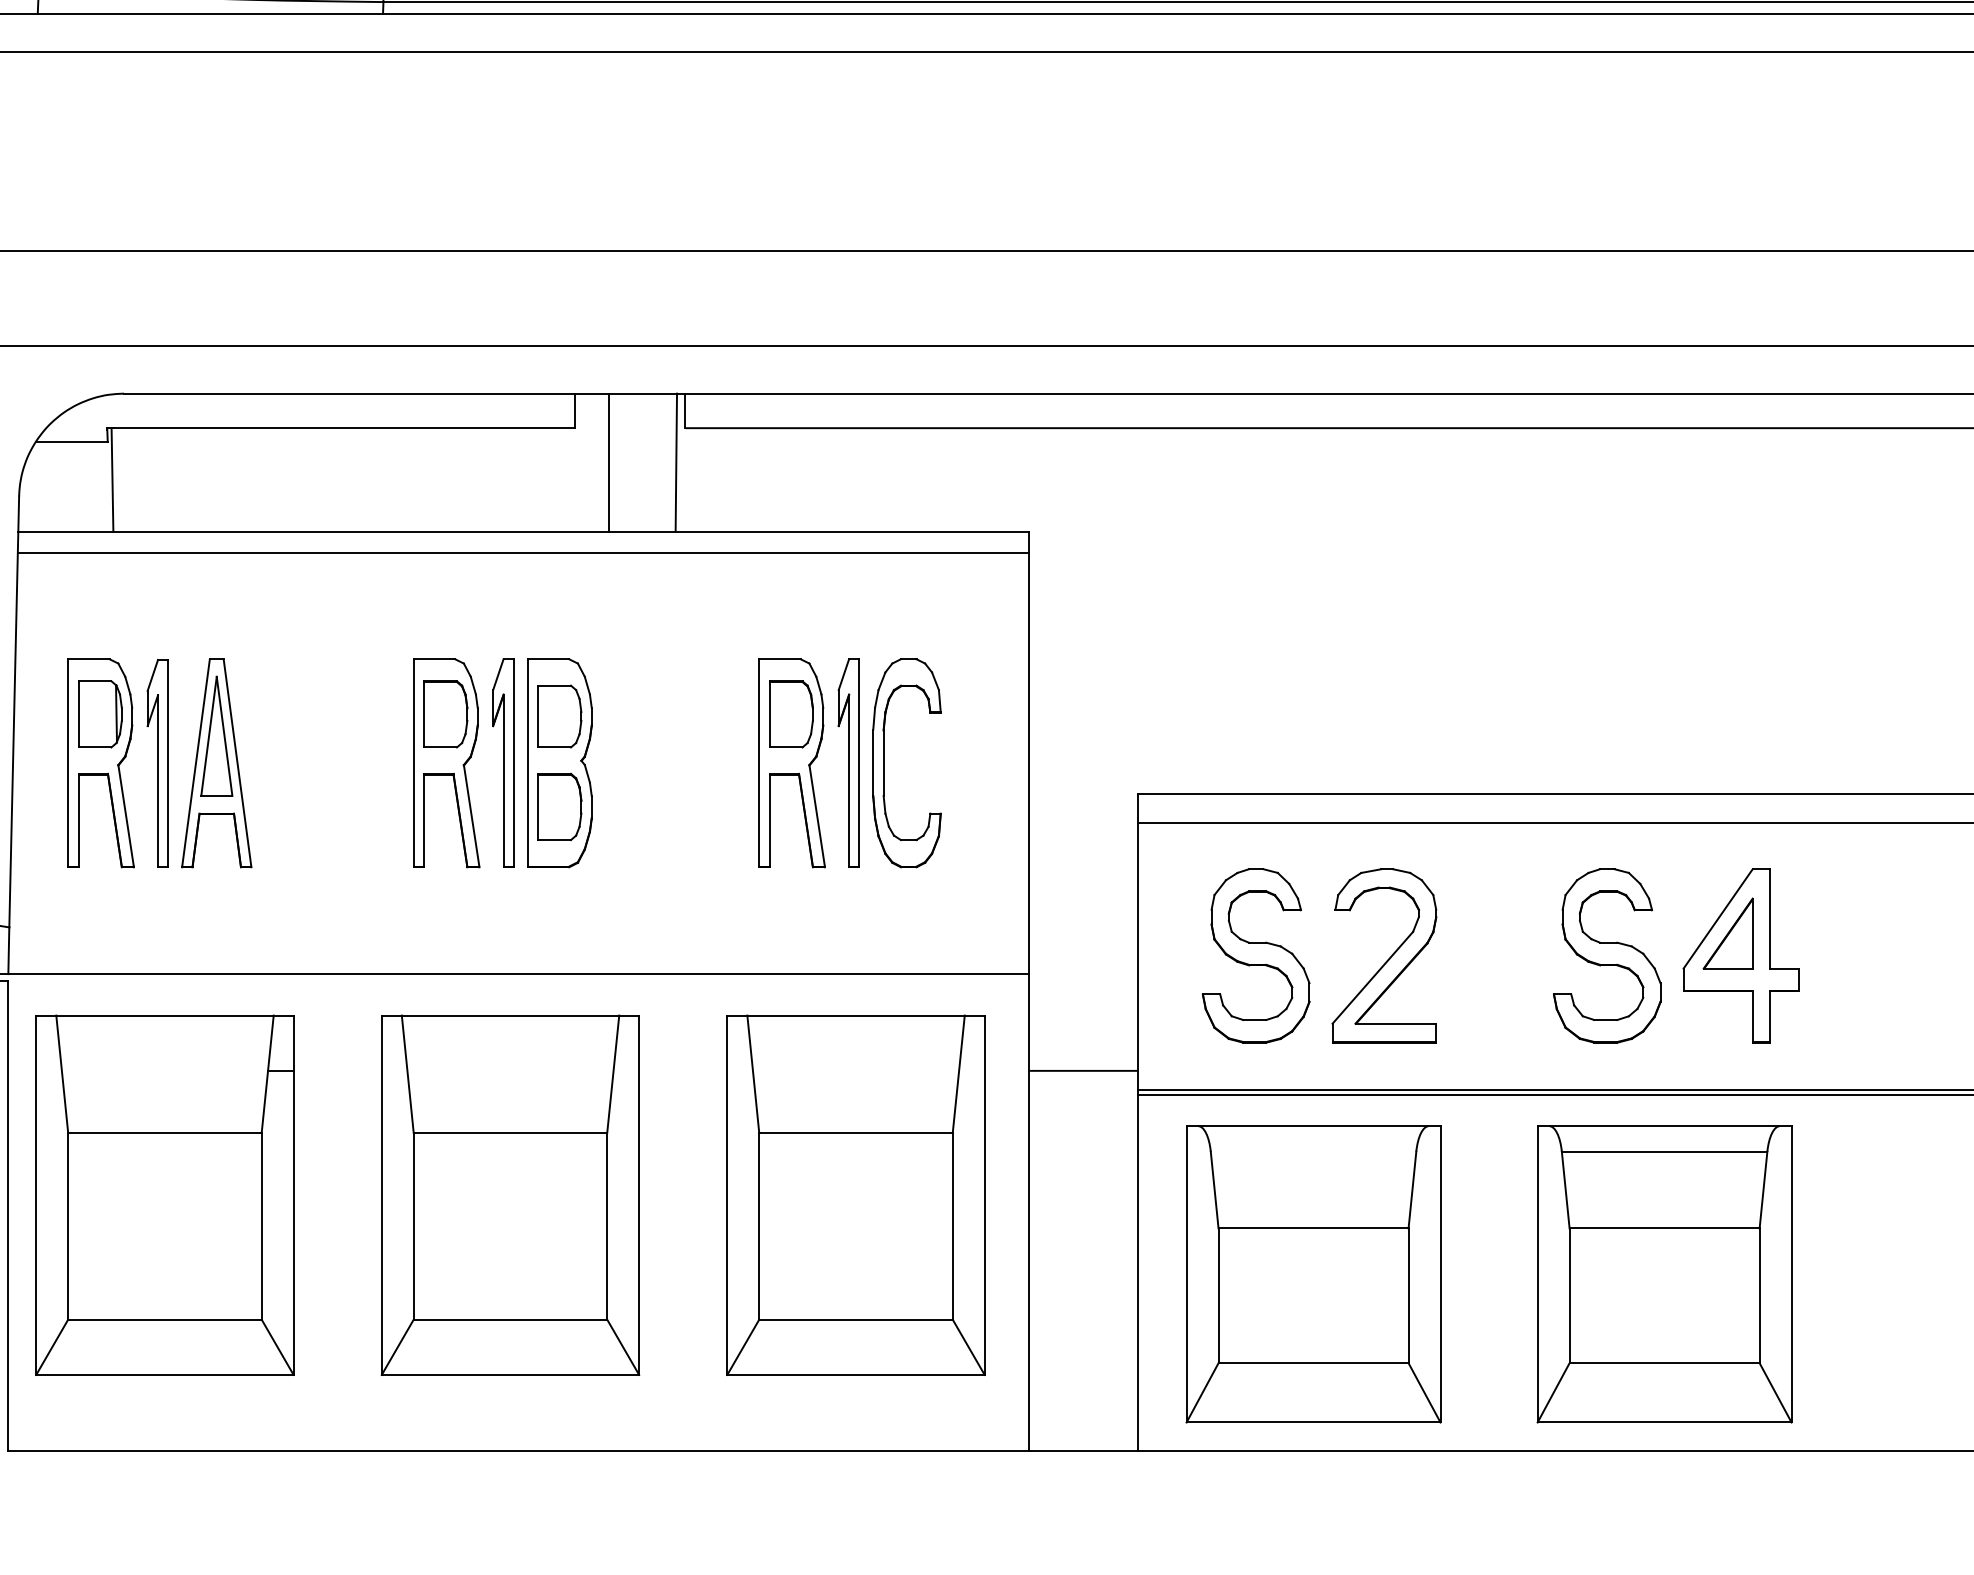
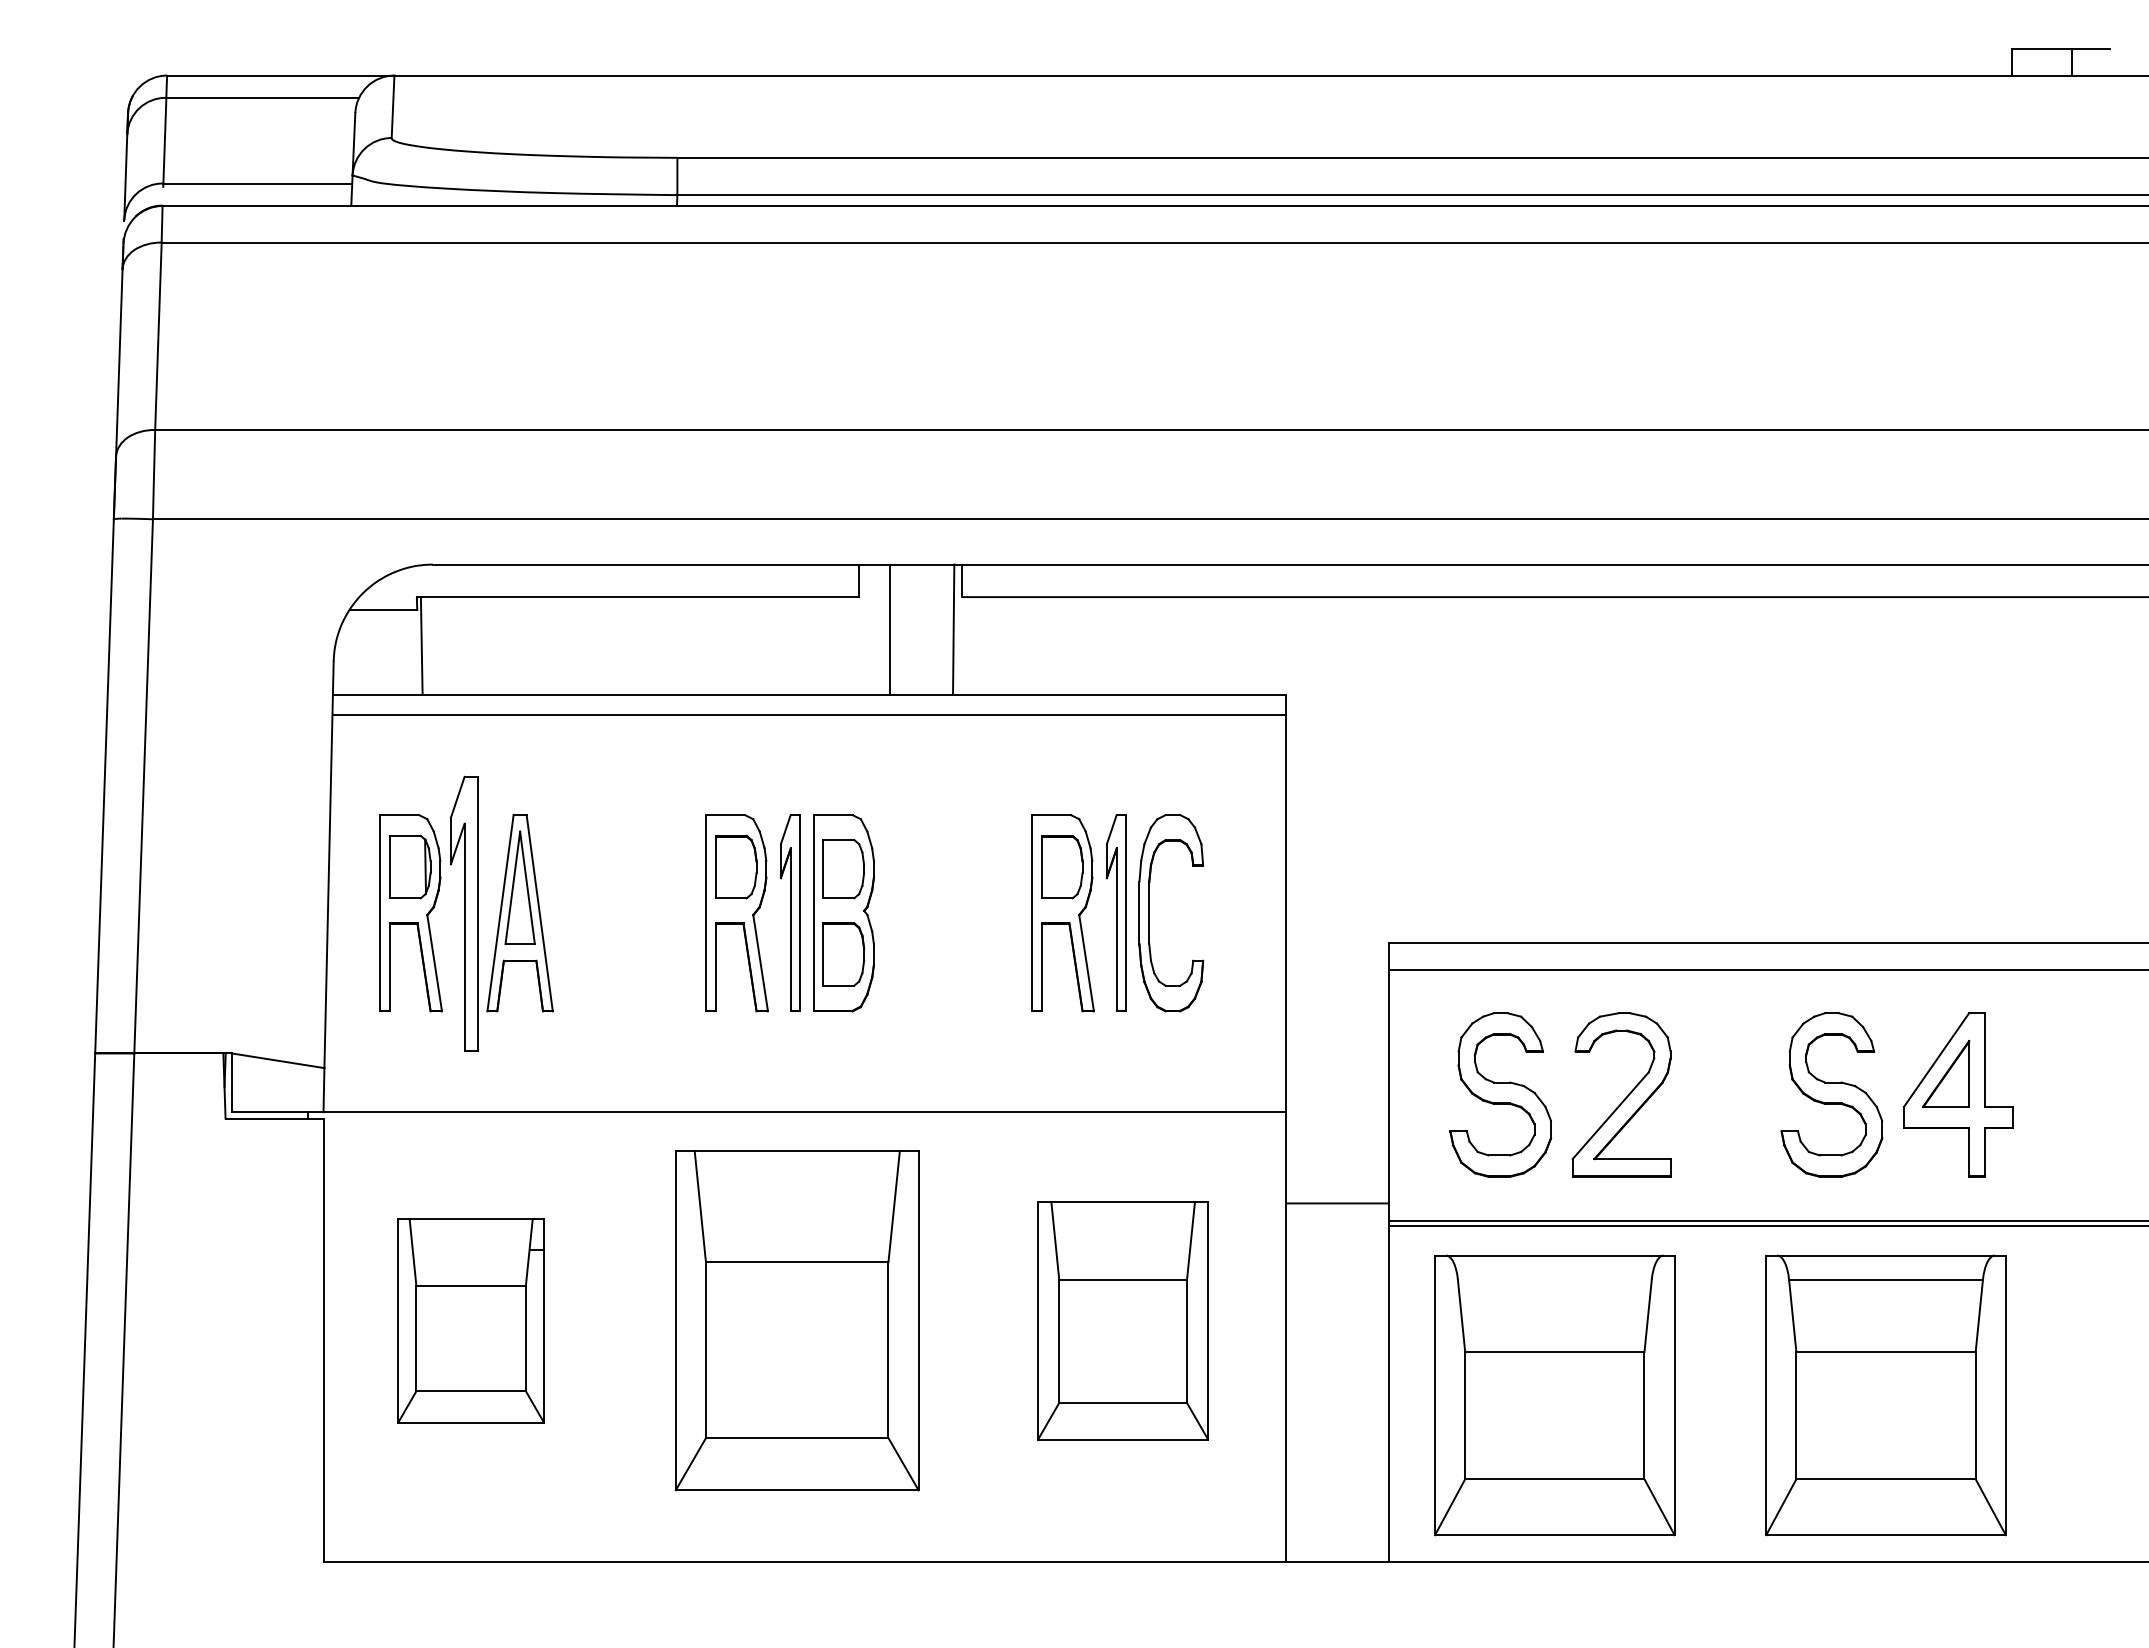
part: (157, 762) -> (464, 912), size x1.4
part: (164, 1194) -> (470, 1320), size x0.6
part: (855, 1194) -> (1122, 1320), size x0.7

